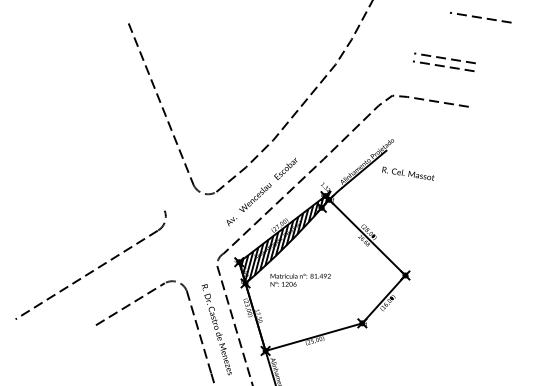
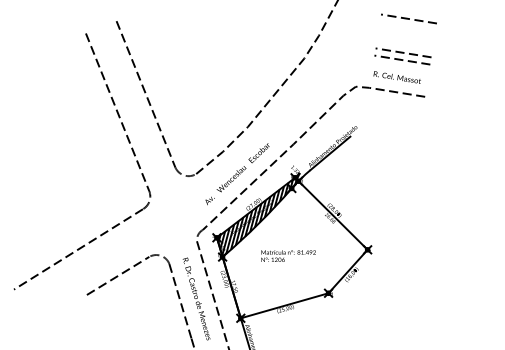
line: (480, 17) -> (408, 18), moved
line: (129, 124) -> (117, 112), added
text: (407, 173) -> (396, 77), moved
text: (300, 279) -> (288, 255), moved

